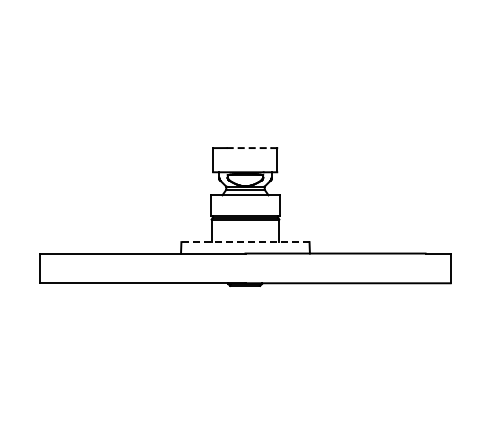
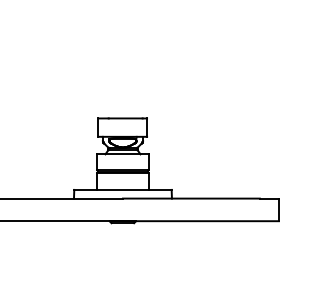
line: (249, 148) -> (126, 118), dashed -> solid
line: (244, 242) -> (122, 190), dashed -> solid

